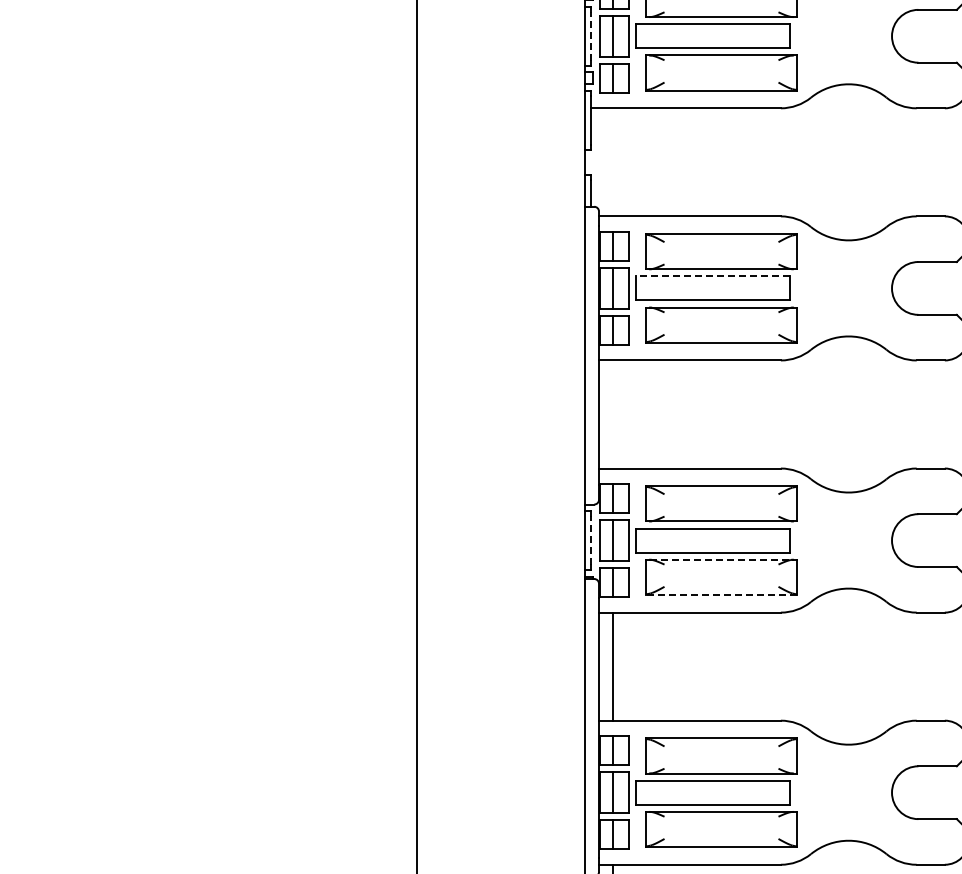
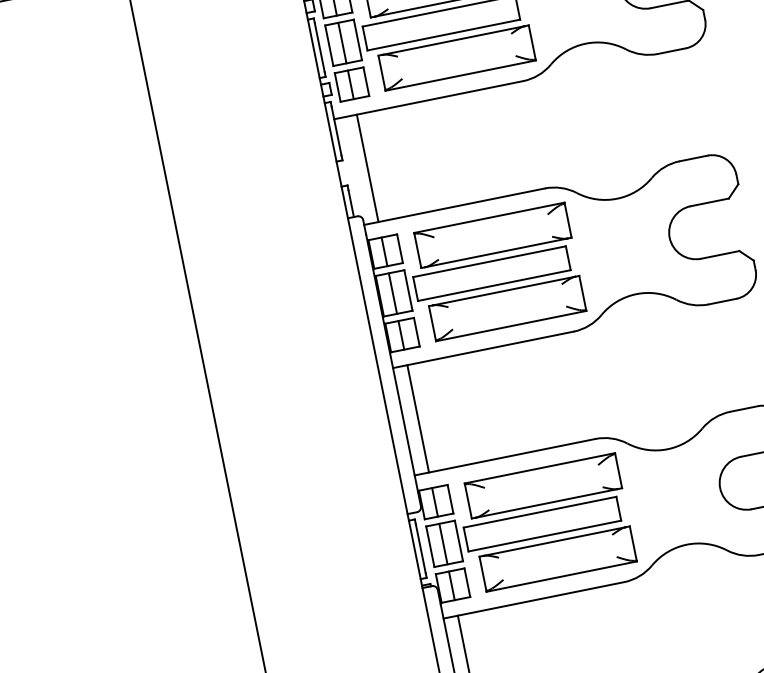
line: (590, 36) -> (319, 47), dashed -> solid
line: (613, 162) -> (367, 168), added
line: (713, 276) -> (489, 261), dashed -> solid
line: (613, 414) -> (418, 418), added
line: (590, 540) -> (420, 548), dashed -> solid
line: (721, 559) -> (554, 541), dashed -> solid
line: (721, 595) -> (561, 577), dashed -> solid

